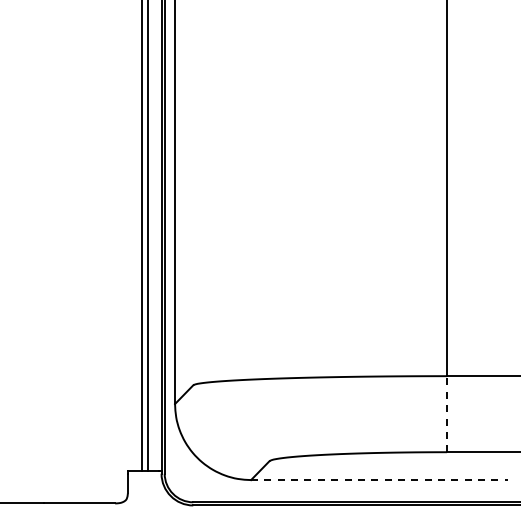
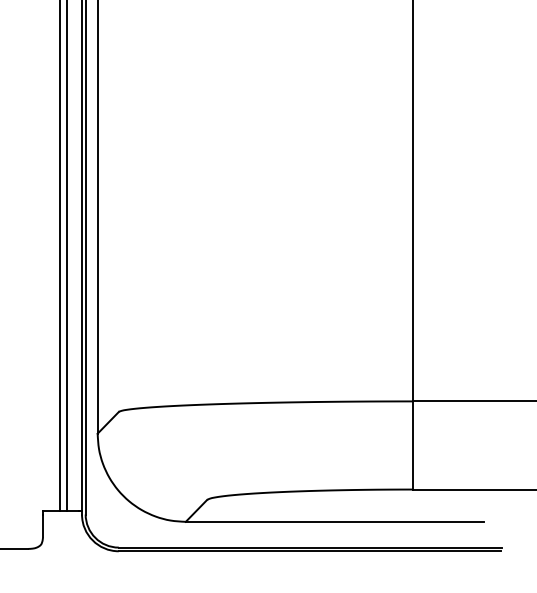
line: (446, 413) -> (412, 444), dashed -> solid
line: (379, 480) -> (334, 522), dashed -> solid

